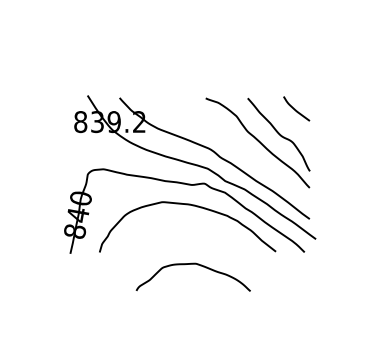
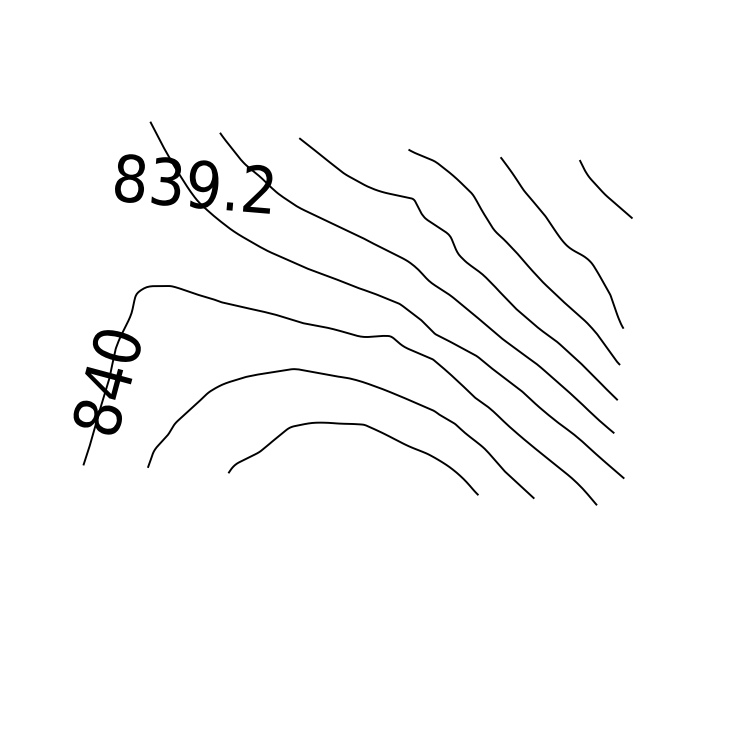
curve: (233, 146) -> (460, 260), added
curve: (192, 264) -> (356, 425), moved

